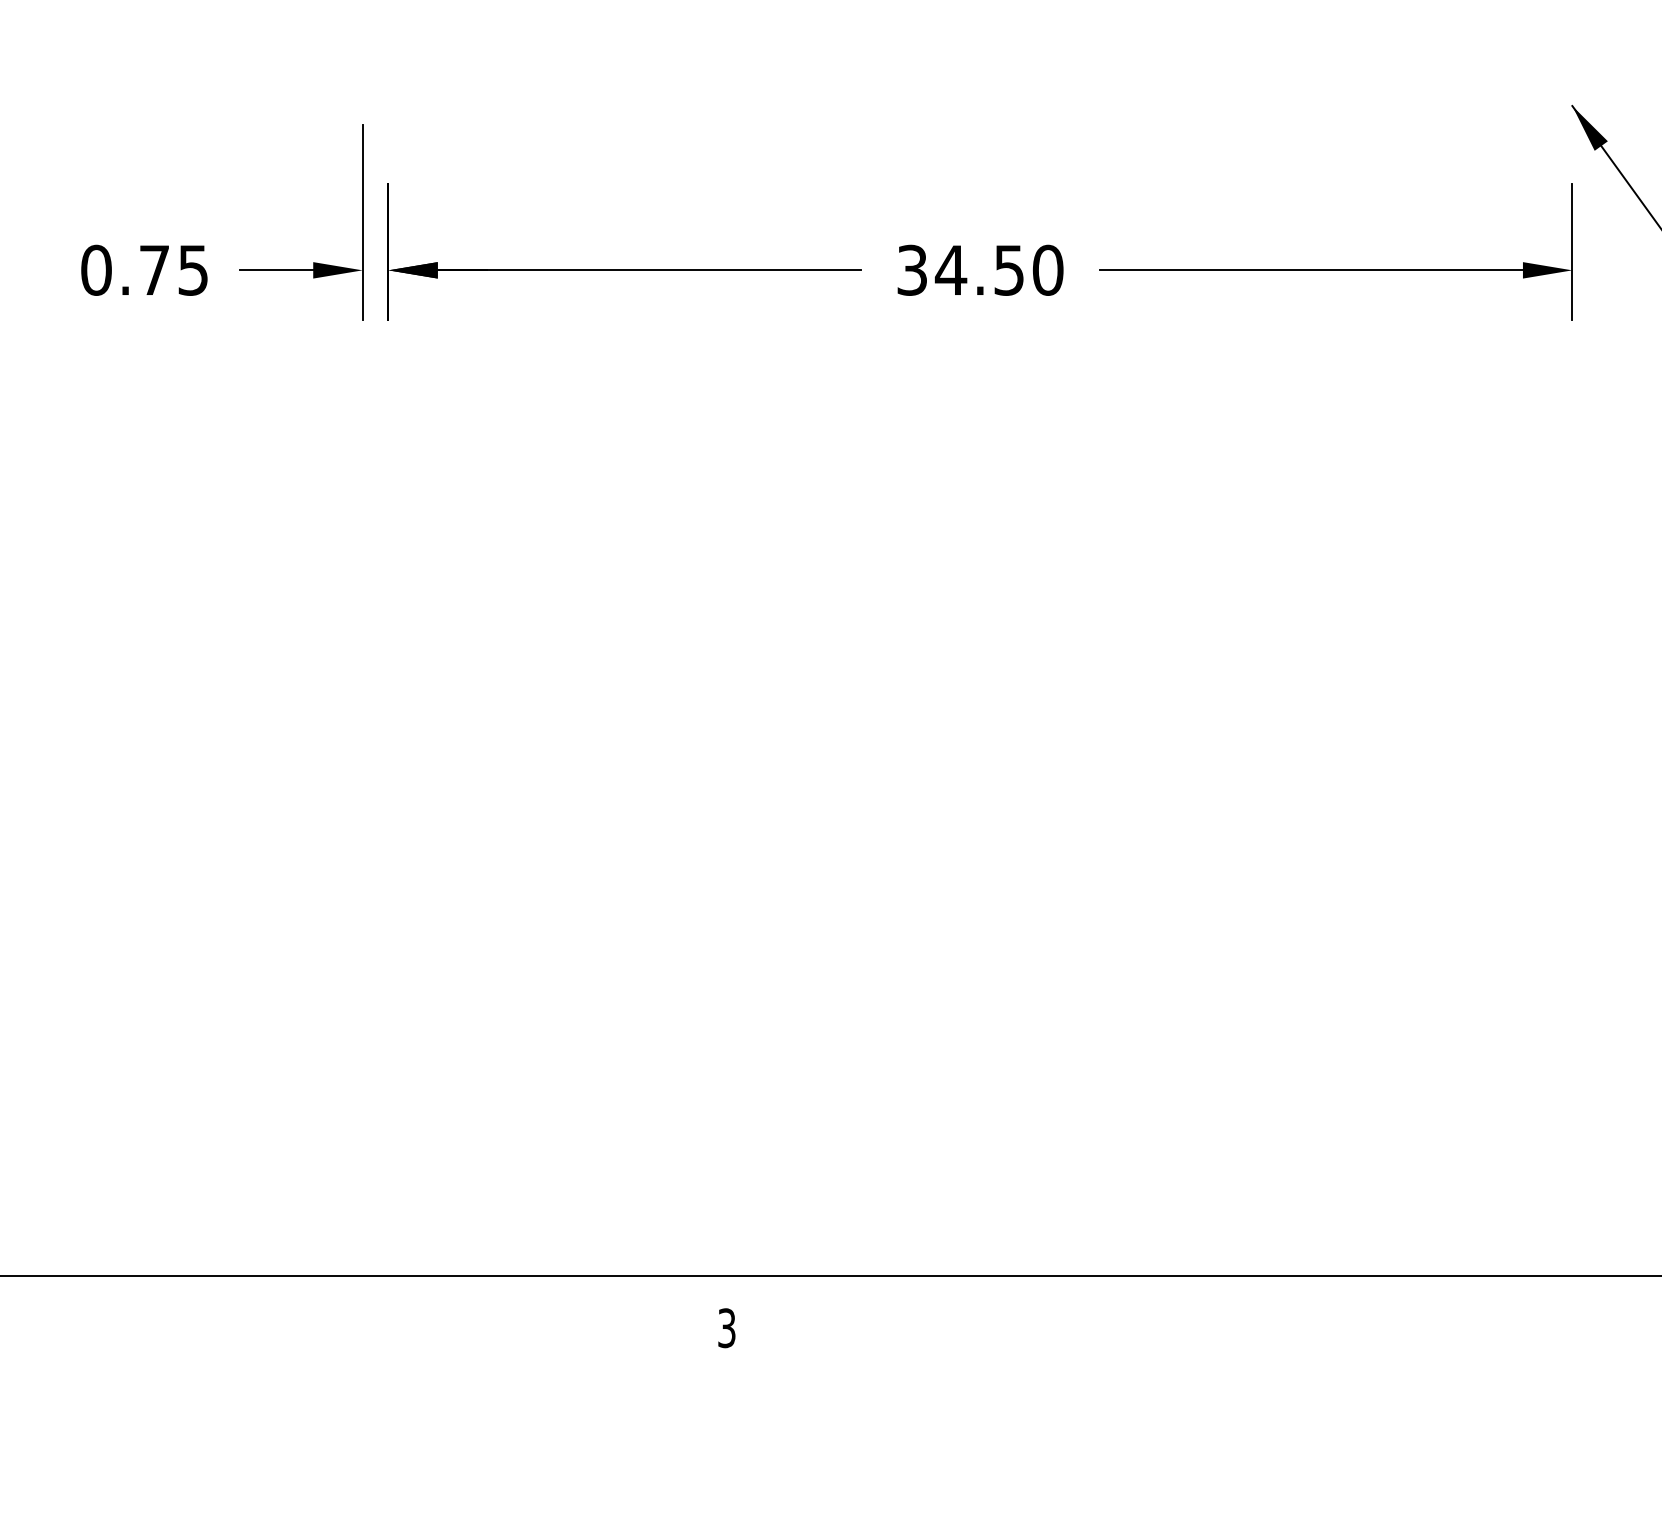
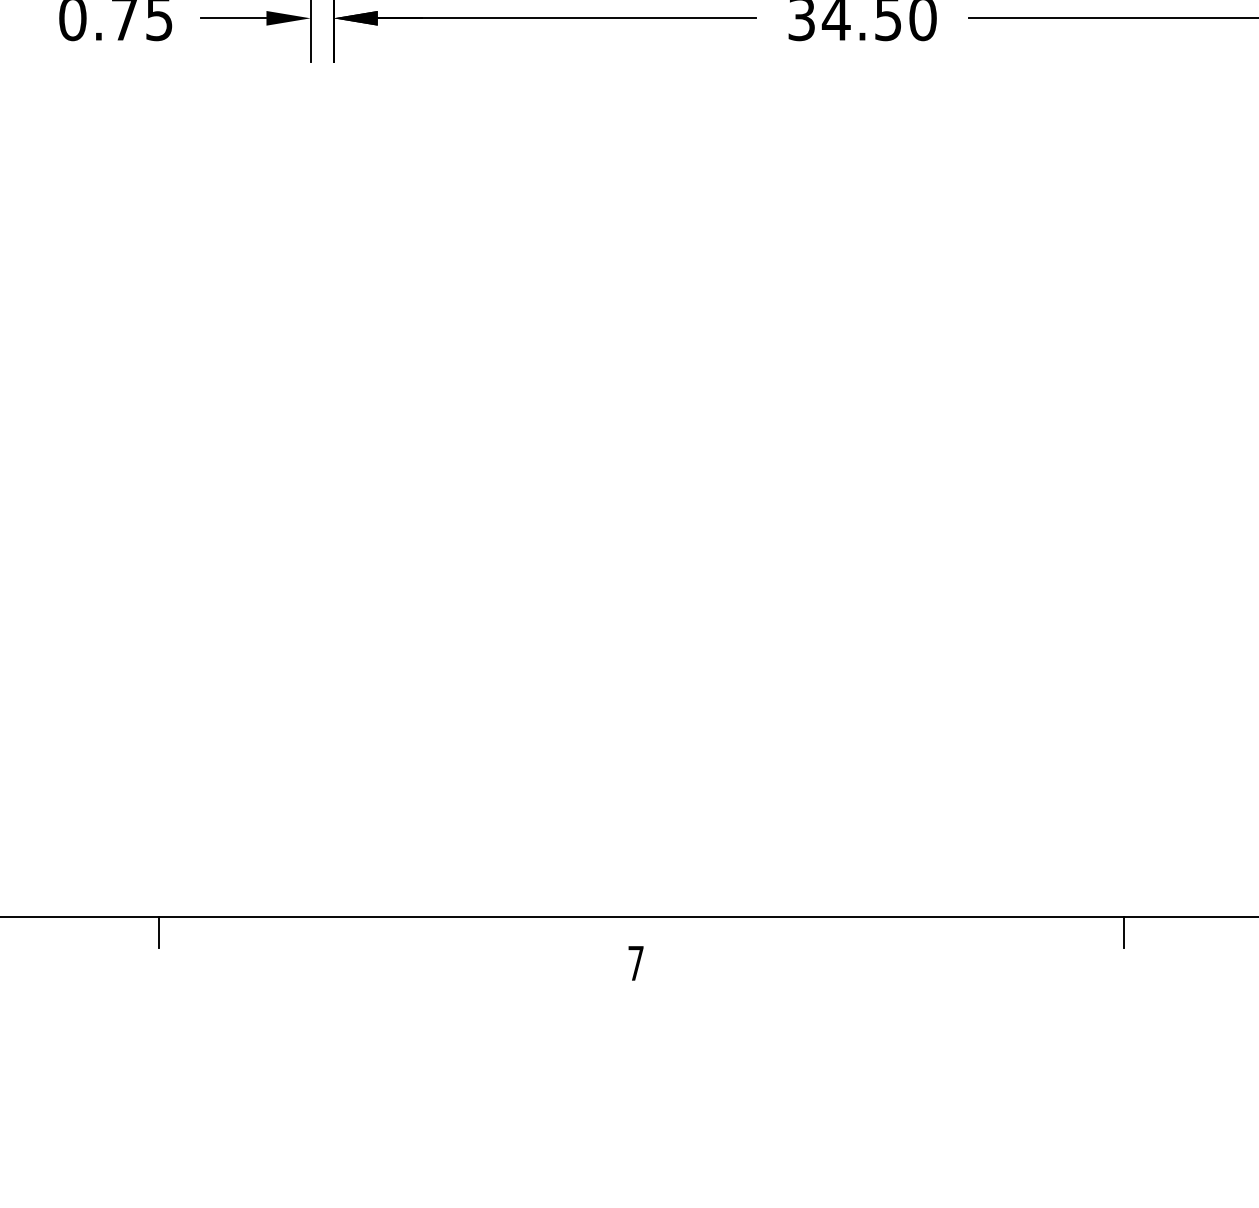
line: (192, 1293) -> (158, 932), added
line: (1273, 1293) -> (1124, 932), added
text: (726, 1328) -> (635, 963), 3 -> 7

